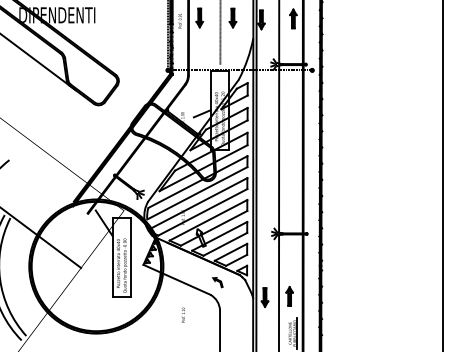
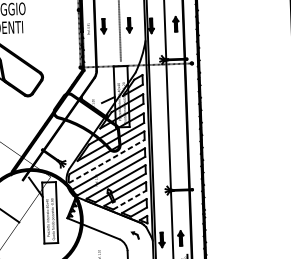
line: (197, 193) -> (106, 161), solid -> dashed
line: (225, 244) -> (129, 200), solid -> dashed
part: (217, 282) -> (135, 235), moved

